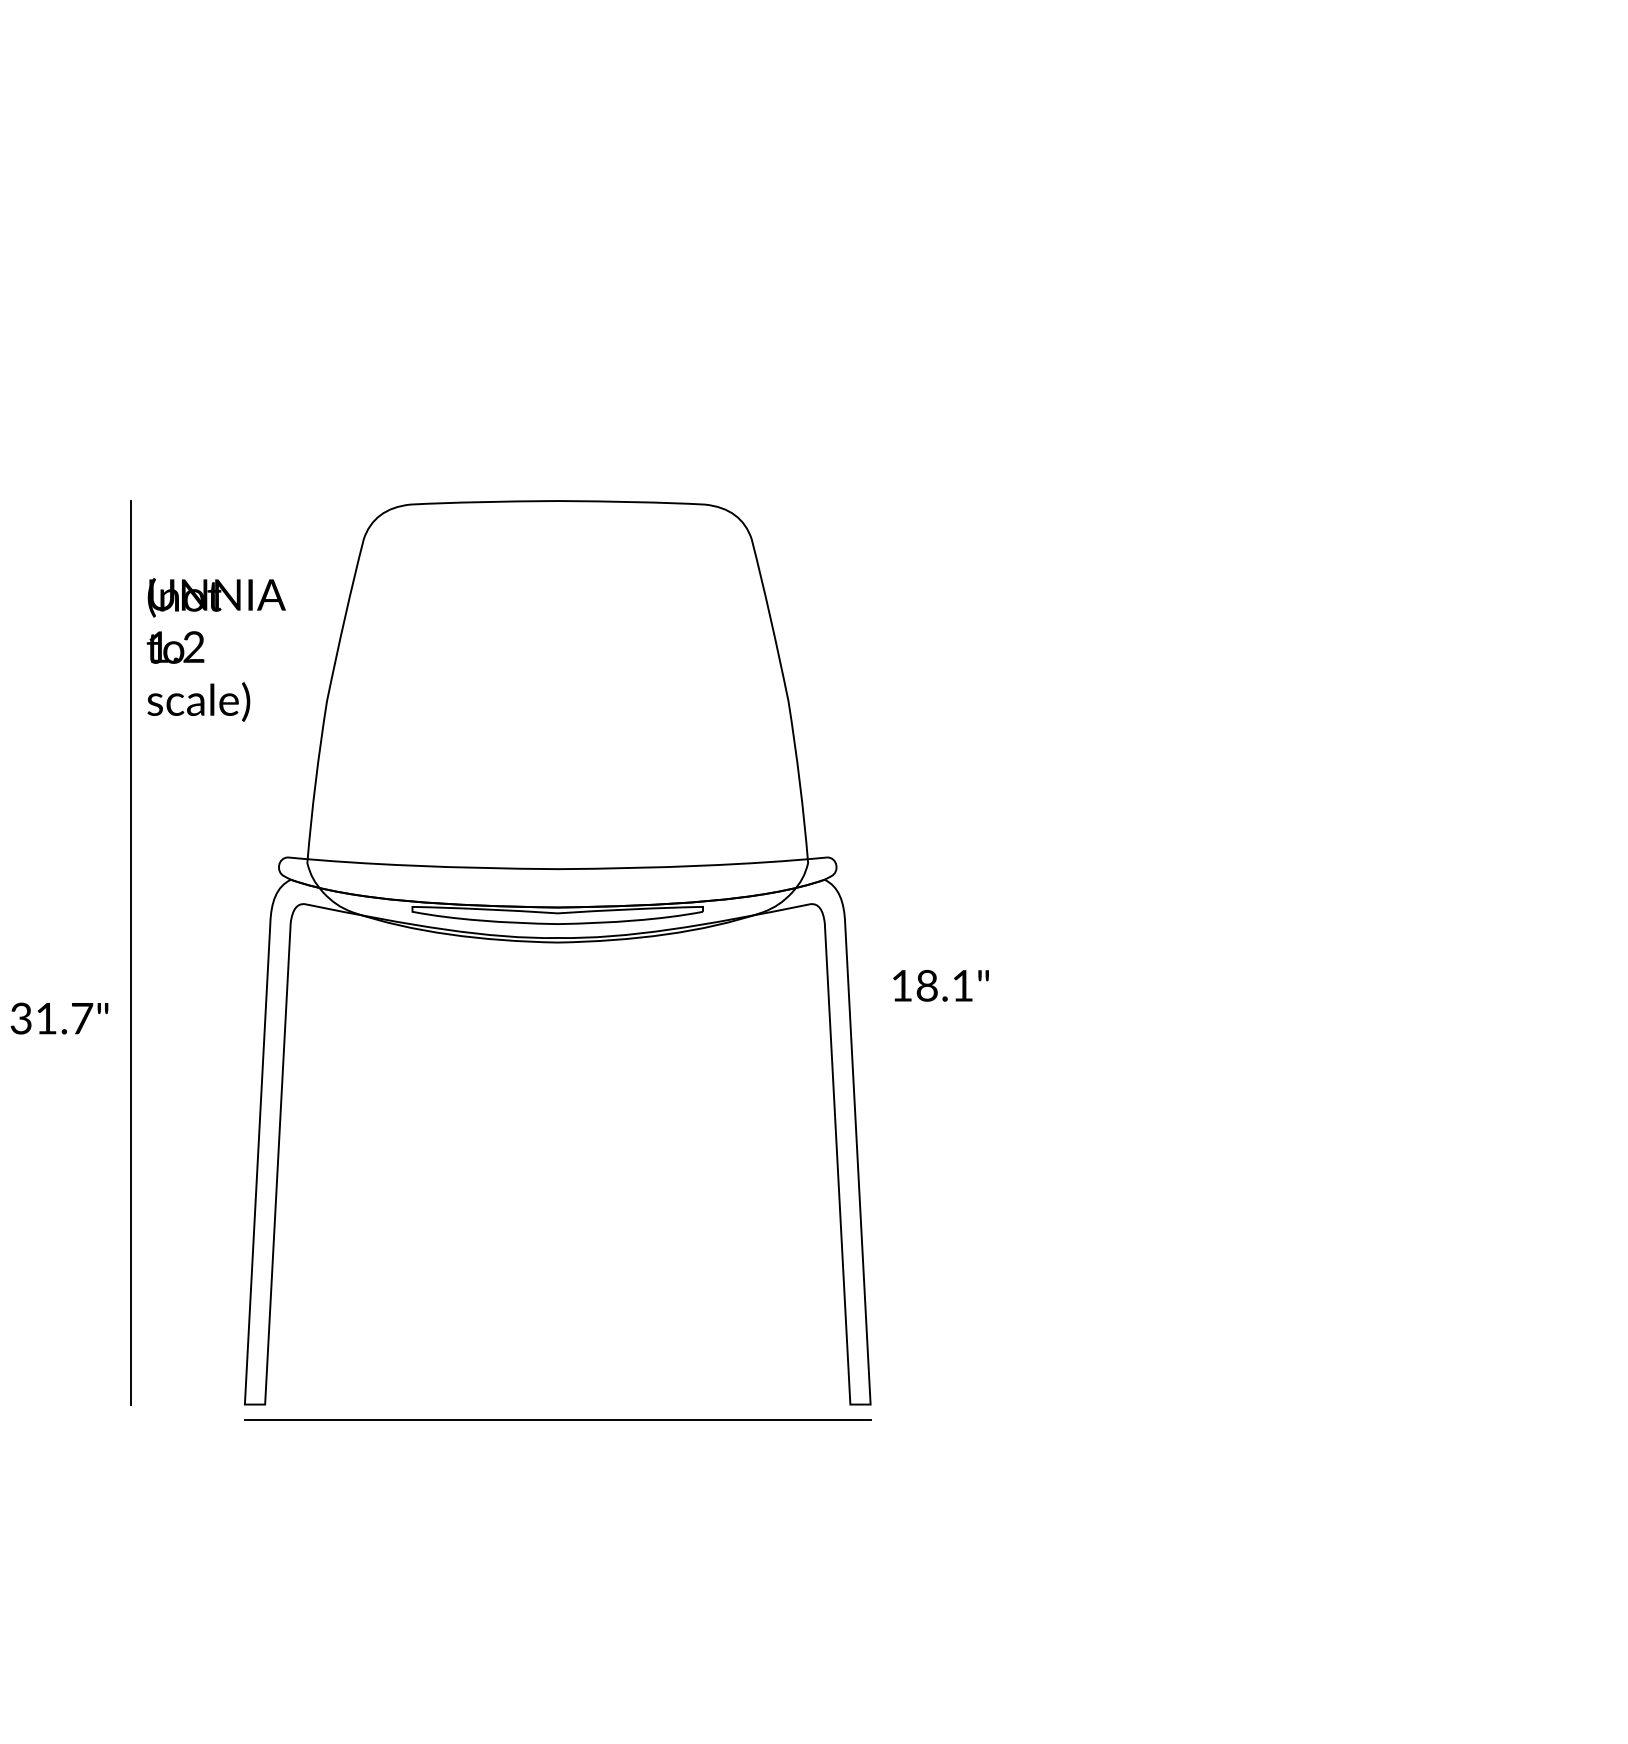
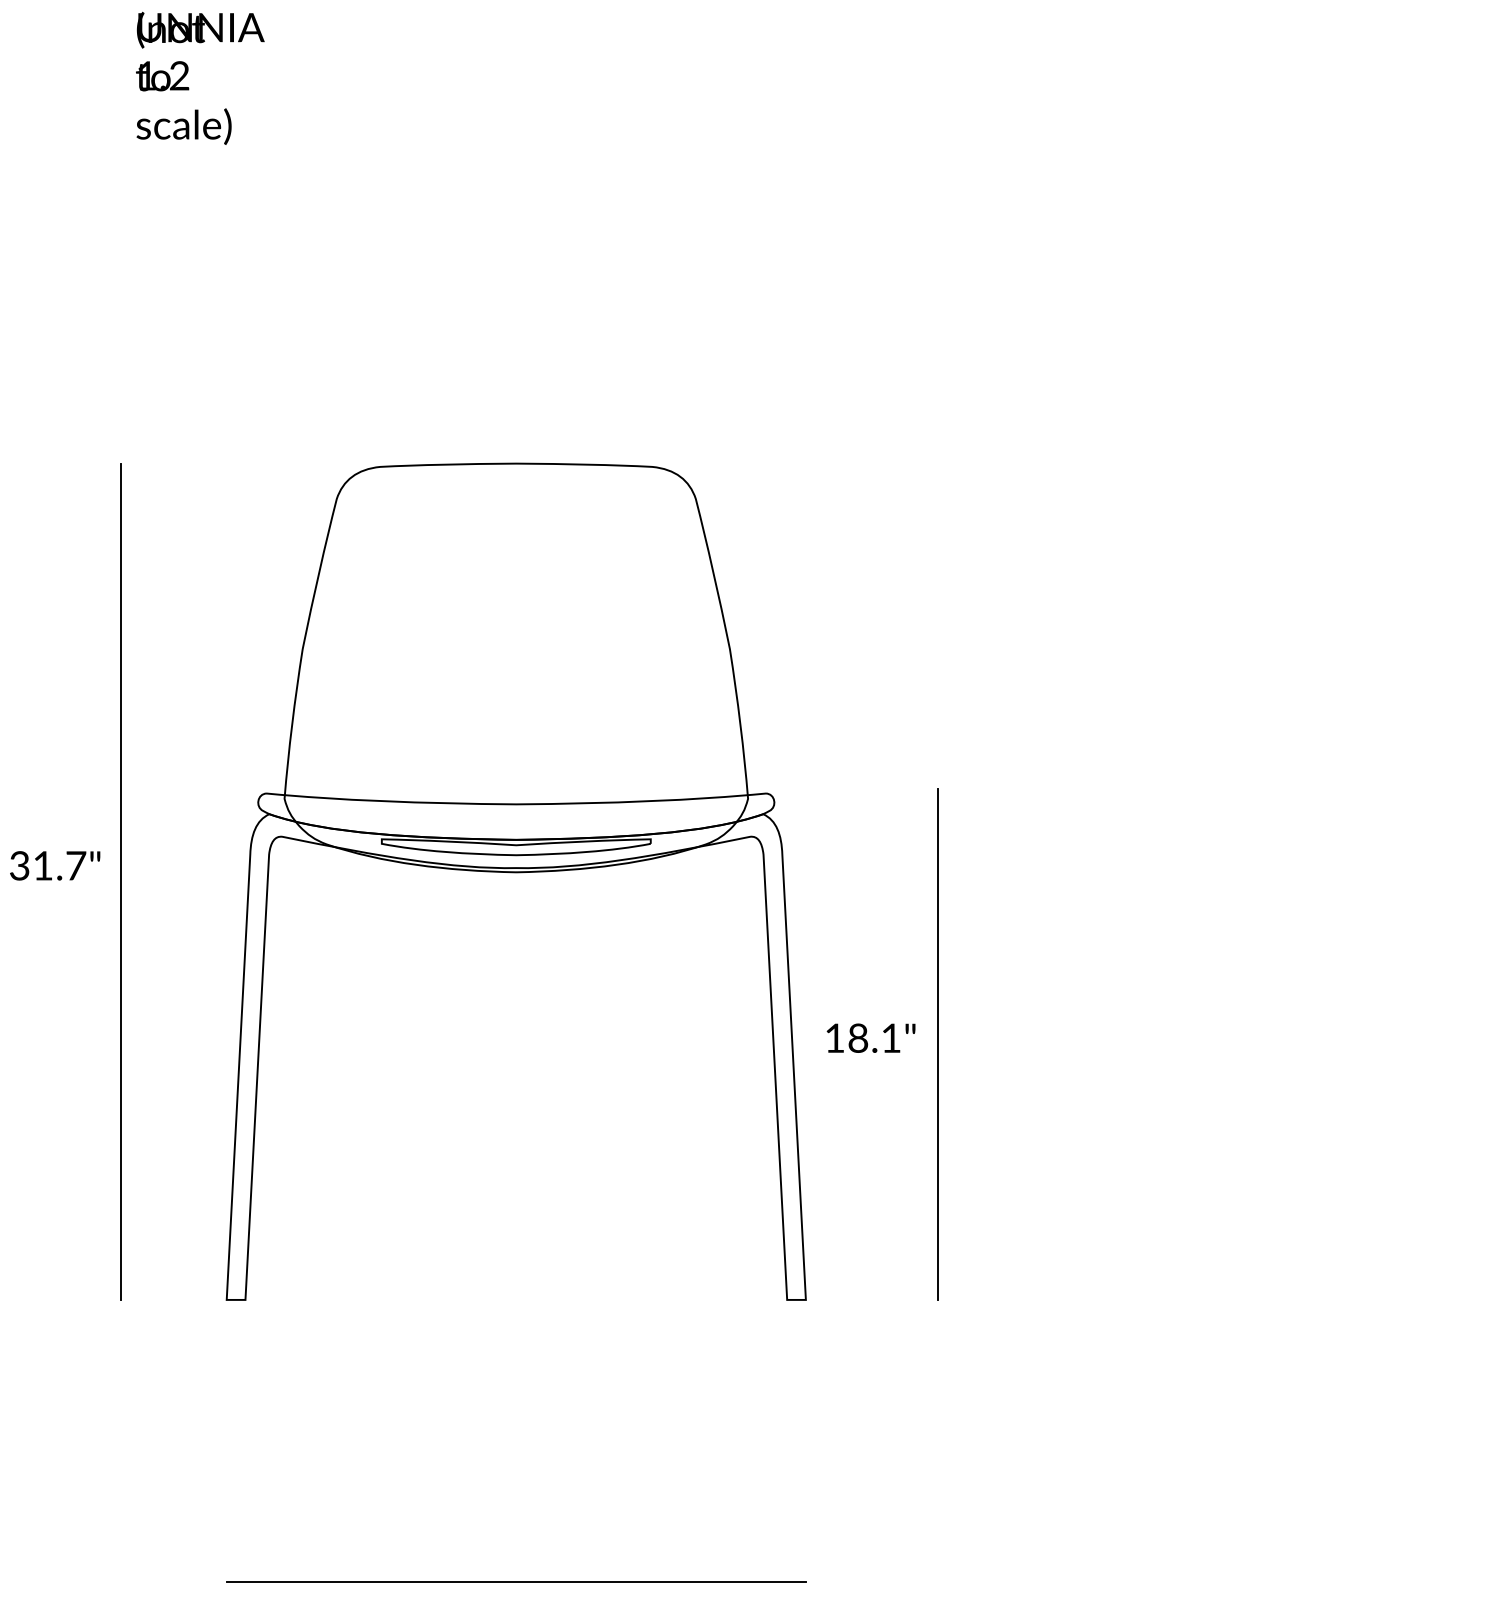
text: (215, 649) -> (199, 78), moved
text: (940, 985) -> (870, 1037), moved
text: (59, 1018) -> (55, 865), moved
line: (1013, 1128) -> (938, 1044), added
line: (557, 1419) -> (516, 1581), moved

